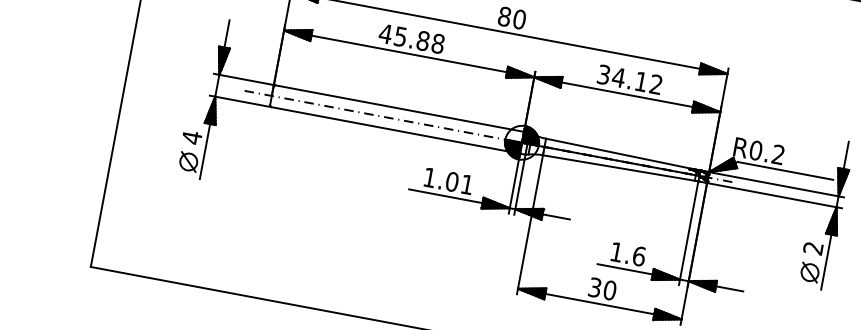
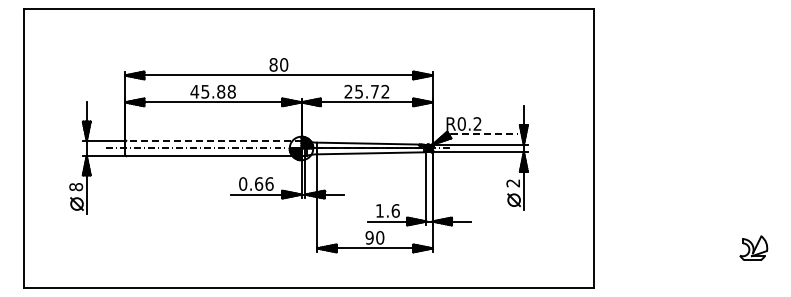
text: (622, 77) -> (361, 91), 34.12 -> 25.72
line: (399, 108) -> (213, 140), solid -> dashed
text: (192, 136) -> (76, 186), 4 -> 8
line: (785, 171) -> (484, 134), solid -> dashed
text: (448, 180) -> (256, 183), 1.01 -> 0.66
text: (594, 287) -> (369, 237), 30 -> 90

